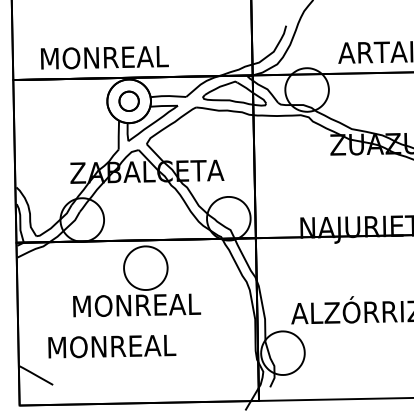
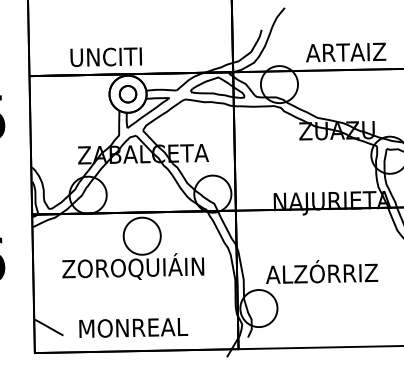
text: (104, 58) -> (107, 57), MONREAL -> UNCITI
text: (135, 303) -> (133, 266), MONREAL -> ZOROQUIÁIN
text: (112, 346) -> (133, 327), moved

